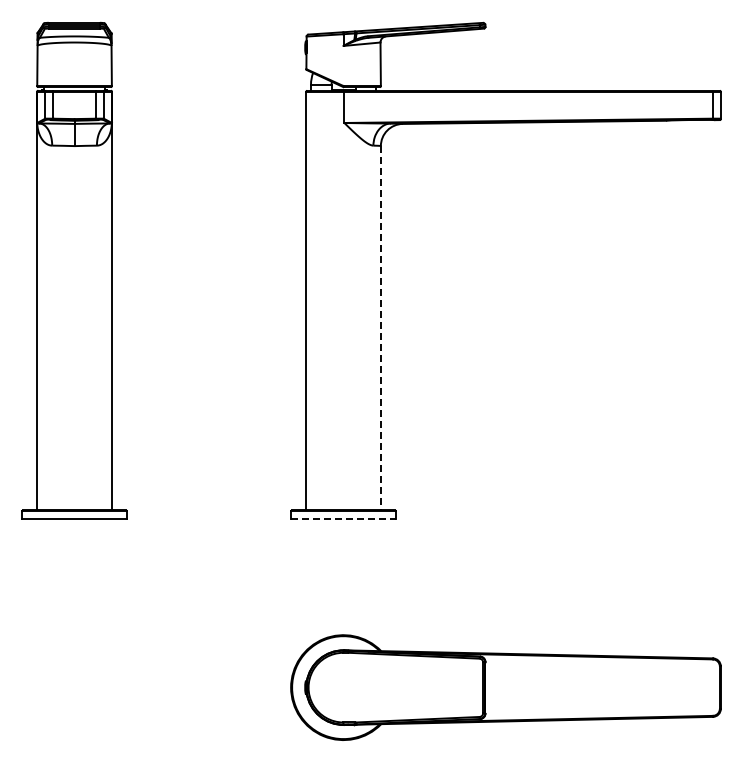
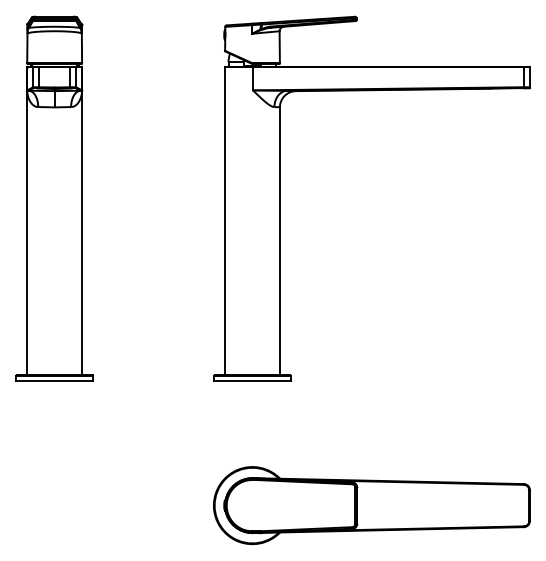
line: (380, 328) -> (279, 241), dashed -> solid
line: (344, 518) -> (253, 381), dashed -> solid

